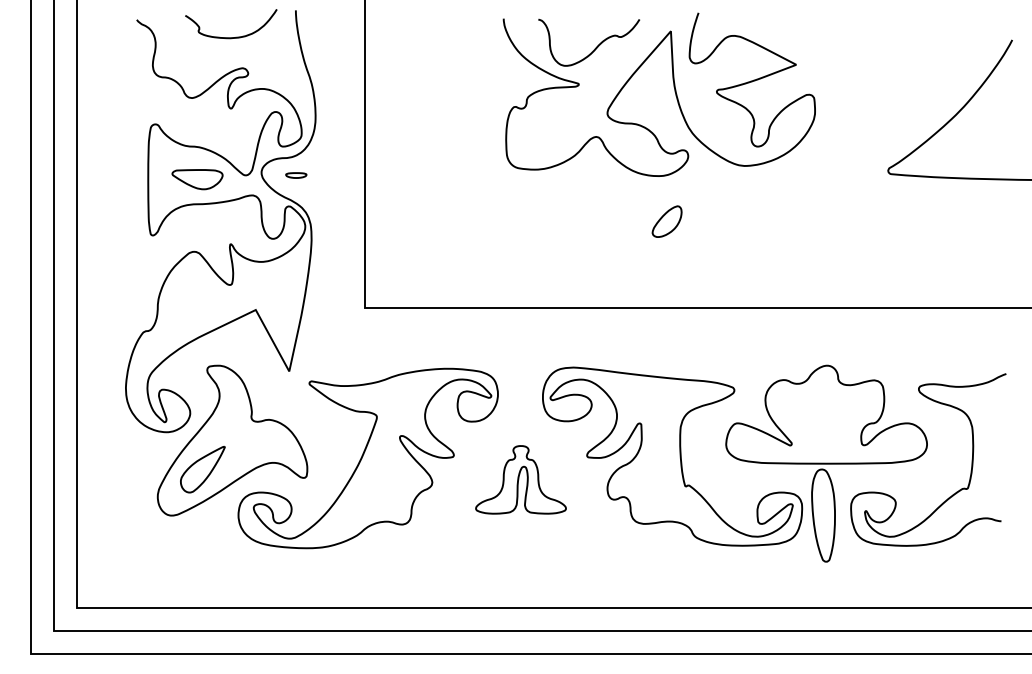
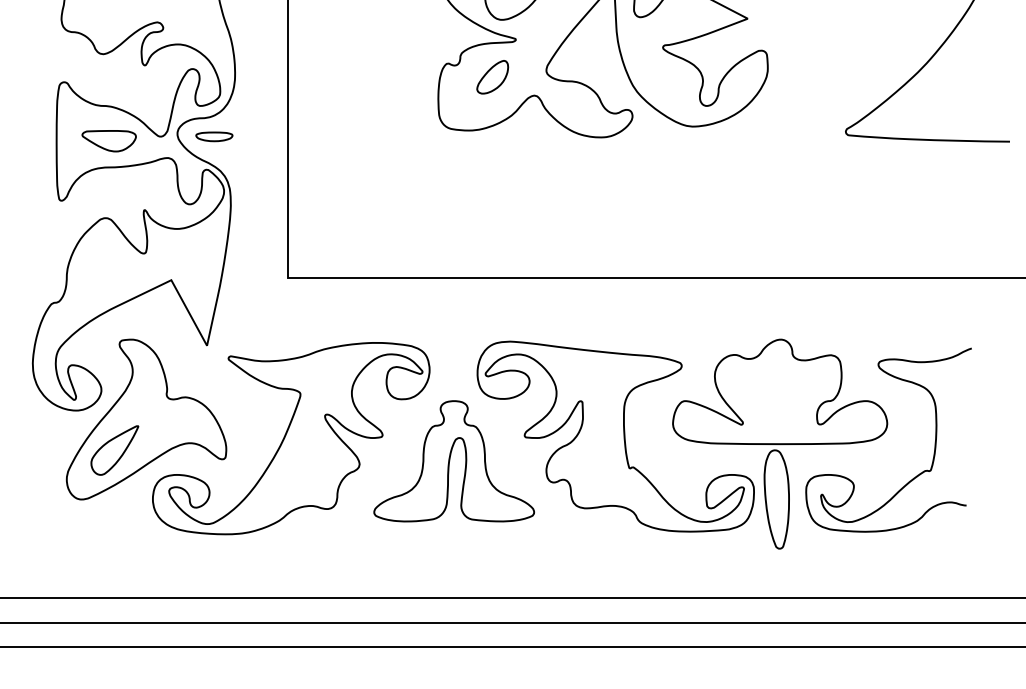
part: (296, 175) -> (214, 136), size x1.67
part: (666, 221) -> (492, 77), moved
part: (520, 479) -> (453, 460), size x1.67

